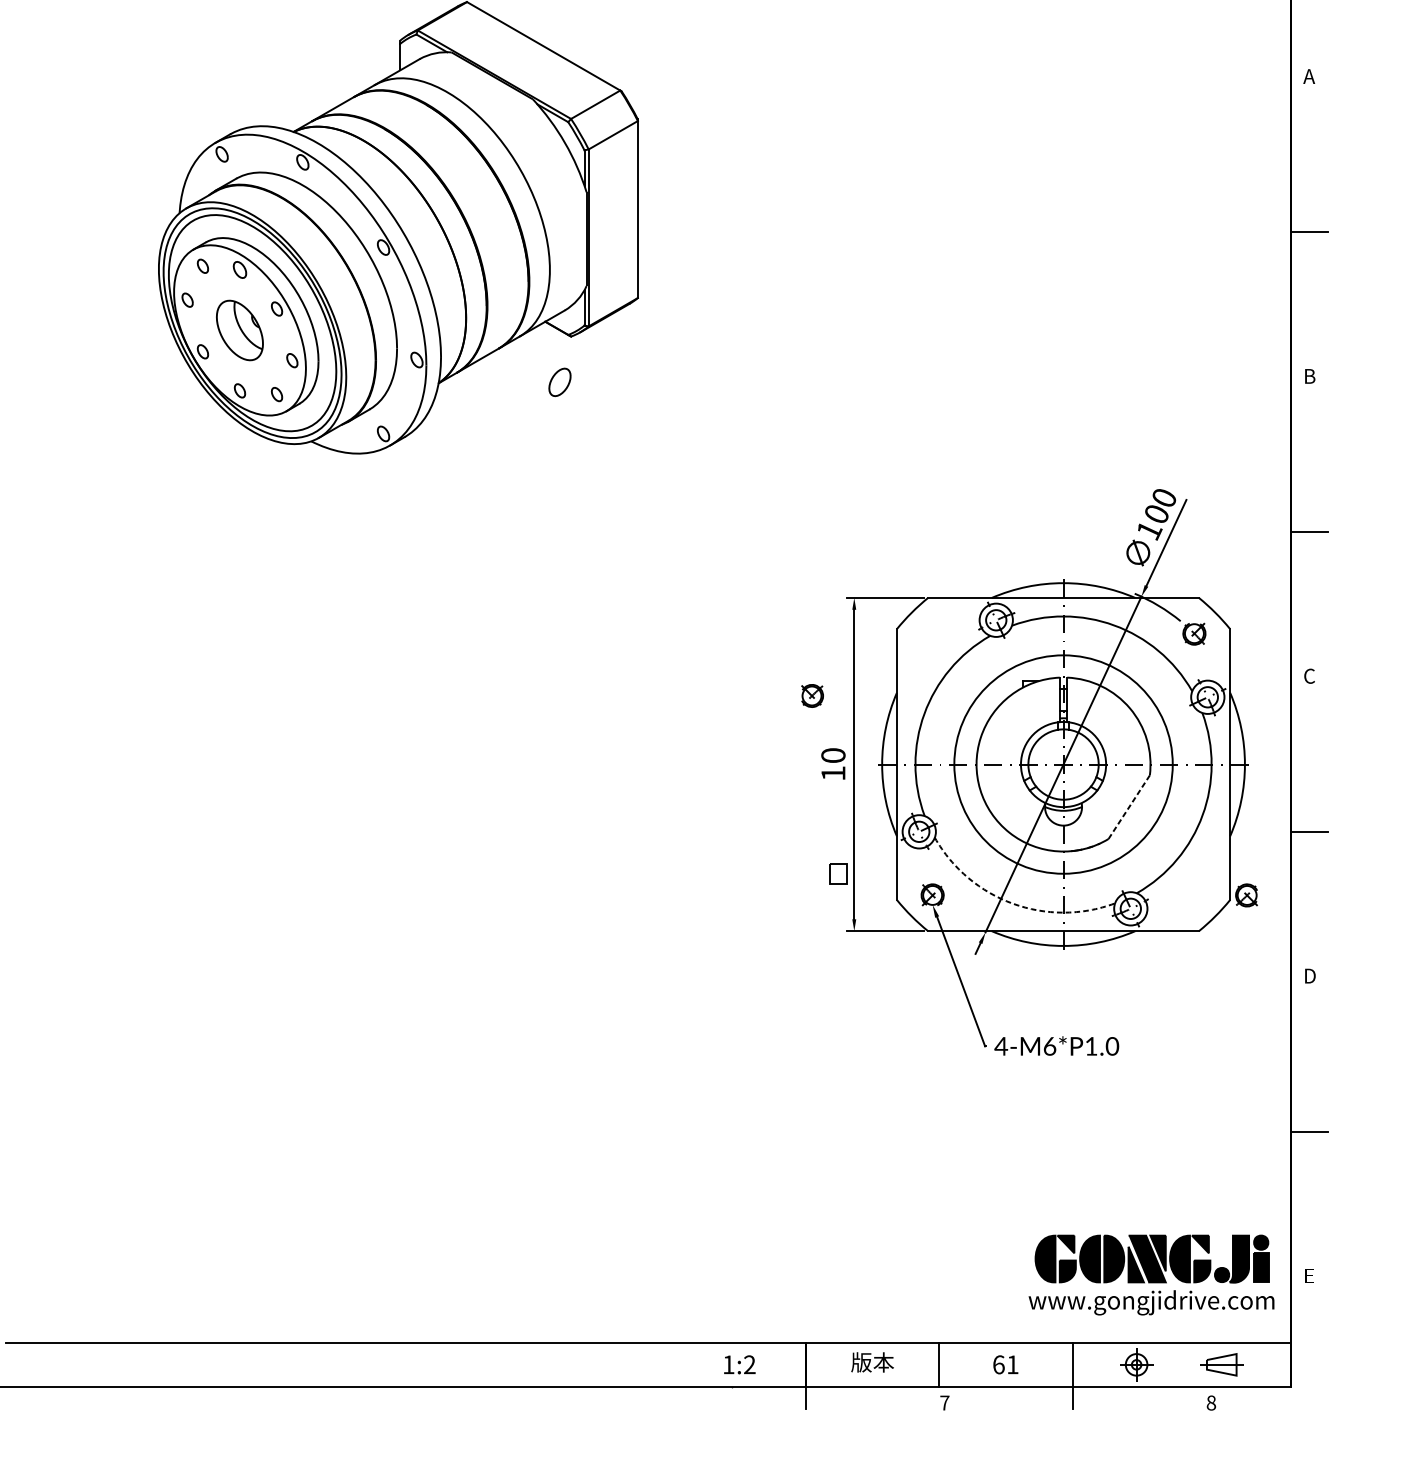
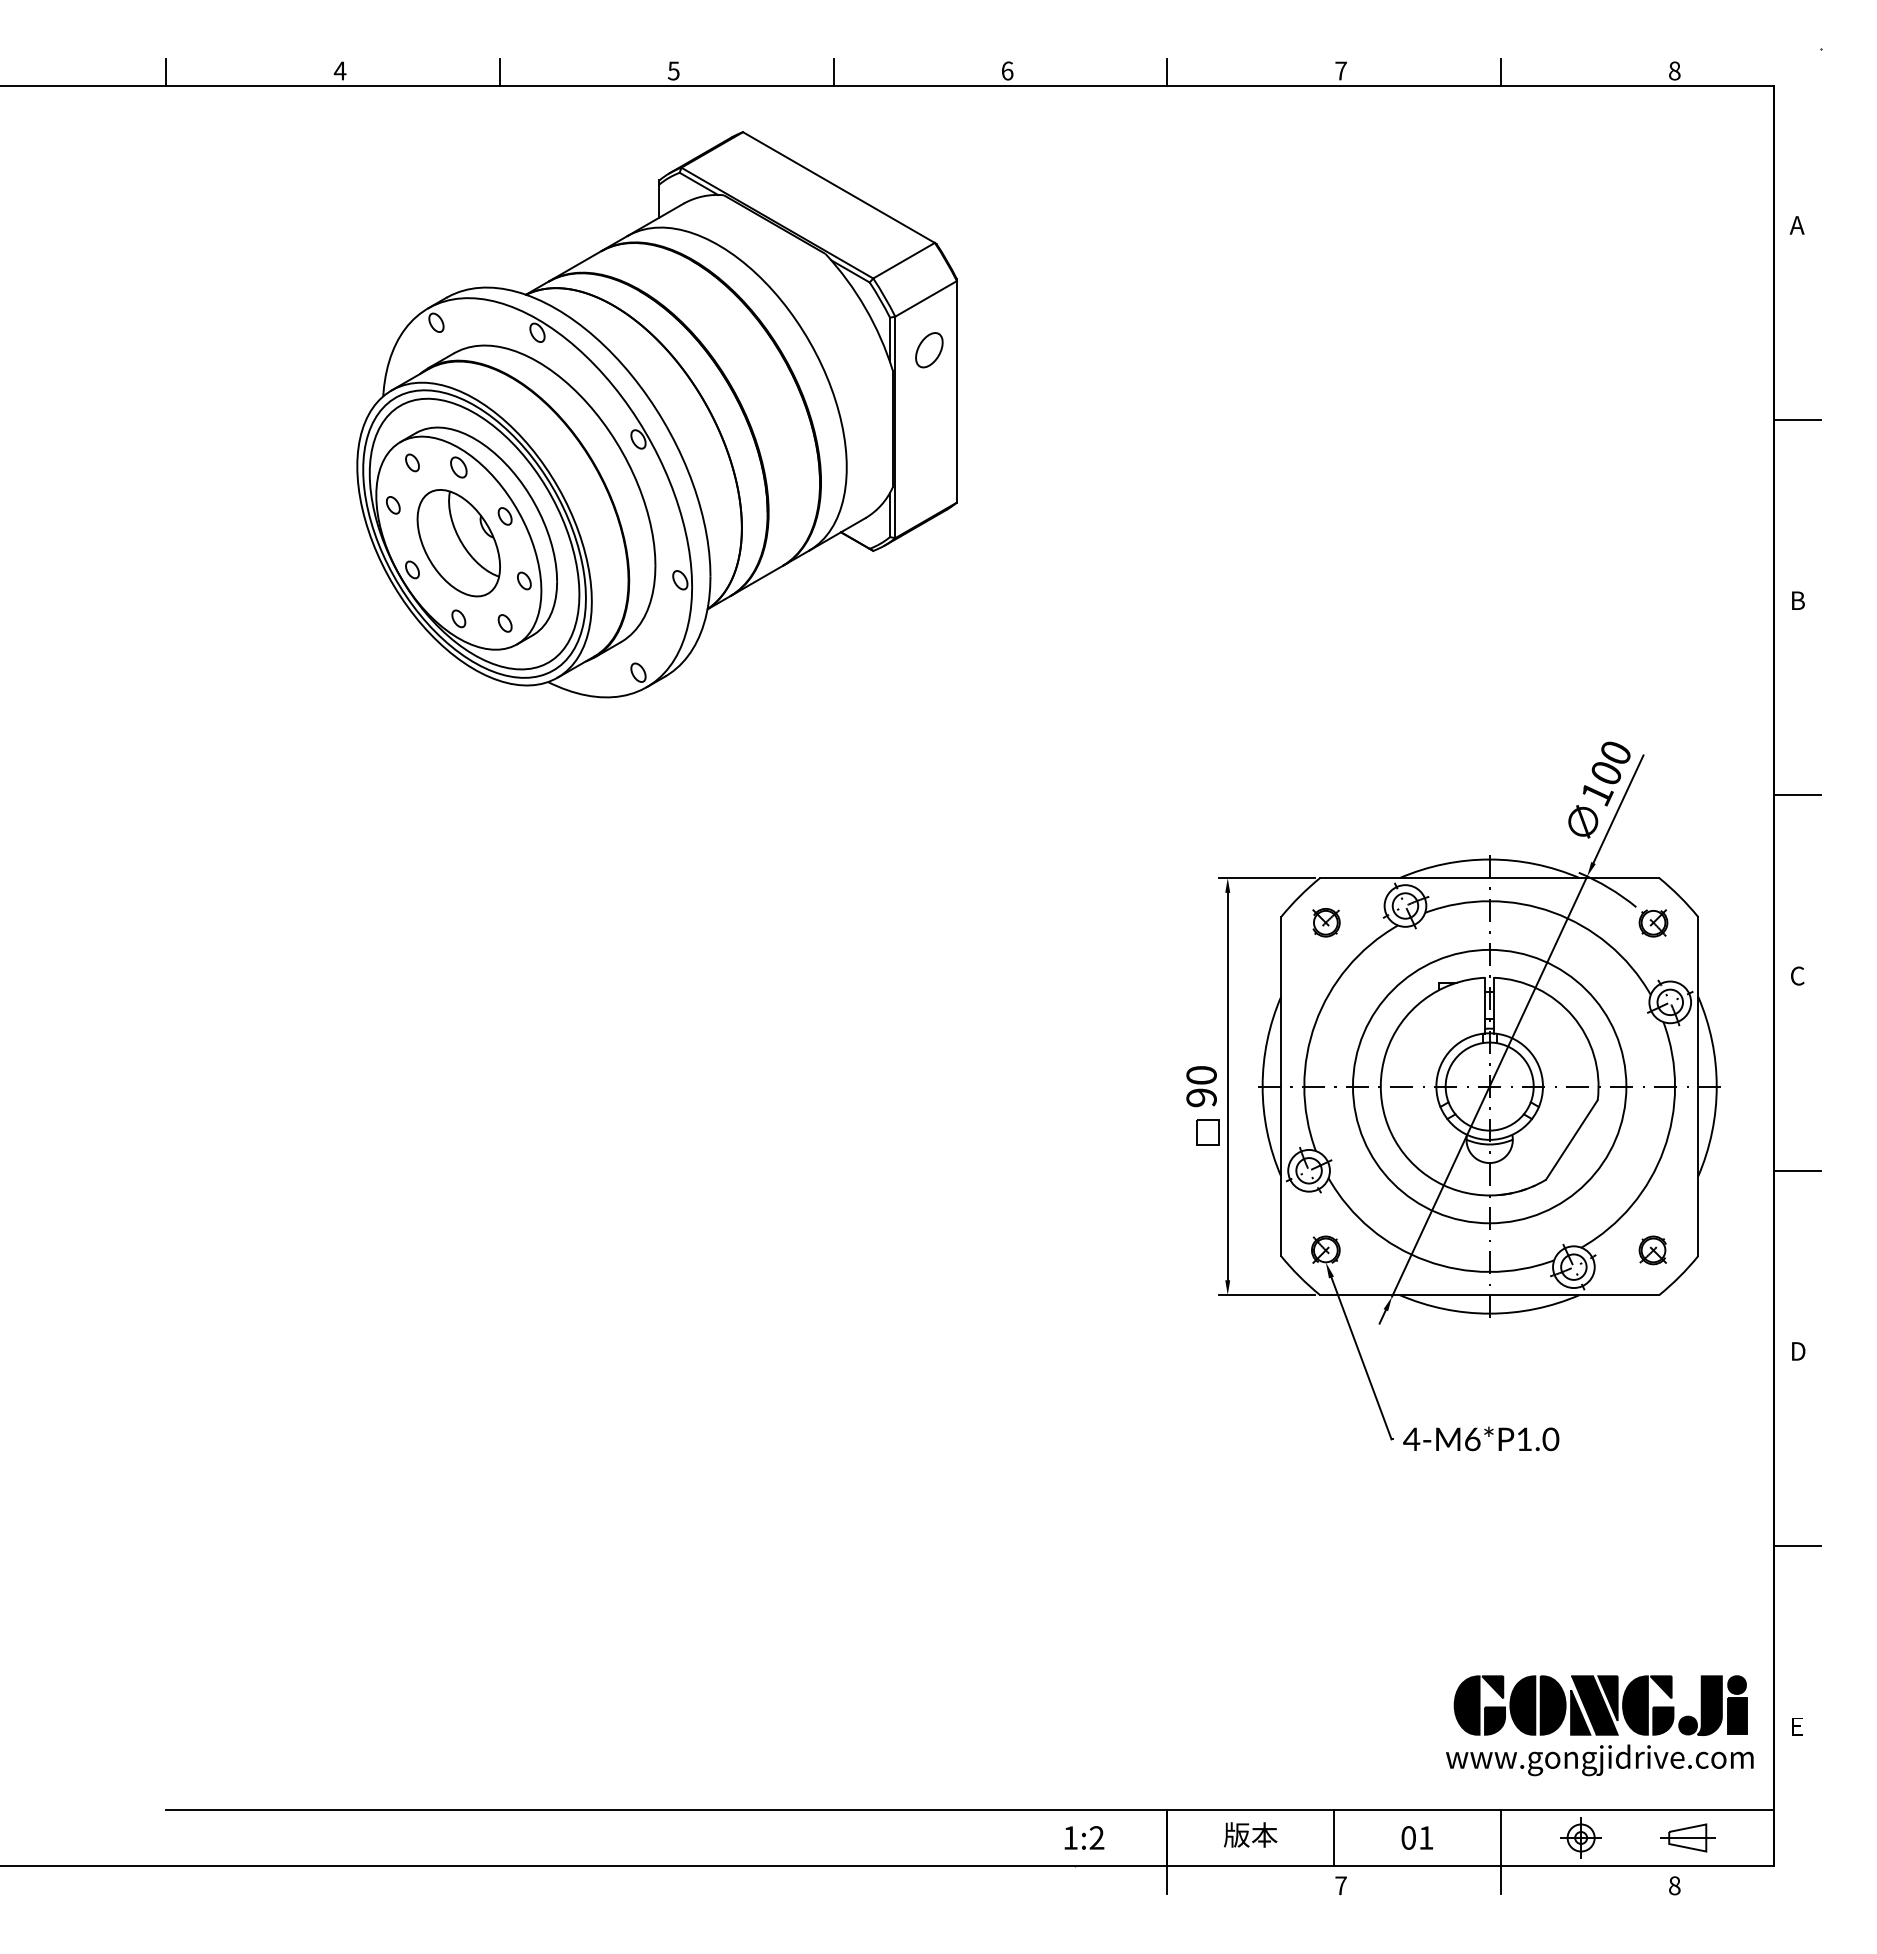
part: (239, 330) -> (458, 543), size x1.43
part: (560, 382) -> (929, 350), moved
part: (812, 695) -> (1326, 922), moved
text: (833, 773) -> (1201, 1097), 10 -> 90
line: (1129, 806) -> (1572, 1139), dashed -> solid
part: (838, 873) -> (1207, 1132), moved
part: (1246, 895) -> (1652, 1250), moved
arc: (1013, 903) -> (1426, 1260), dashed -> solid
text: (998, 1364) -> (1408, 1837), 61 -> 01

